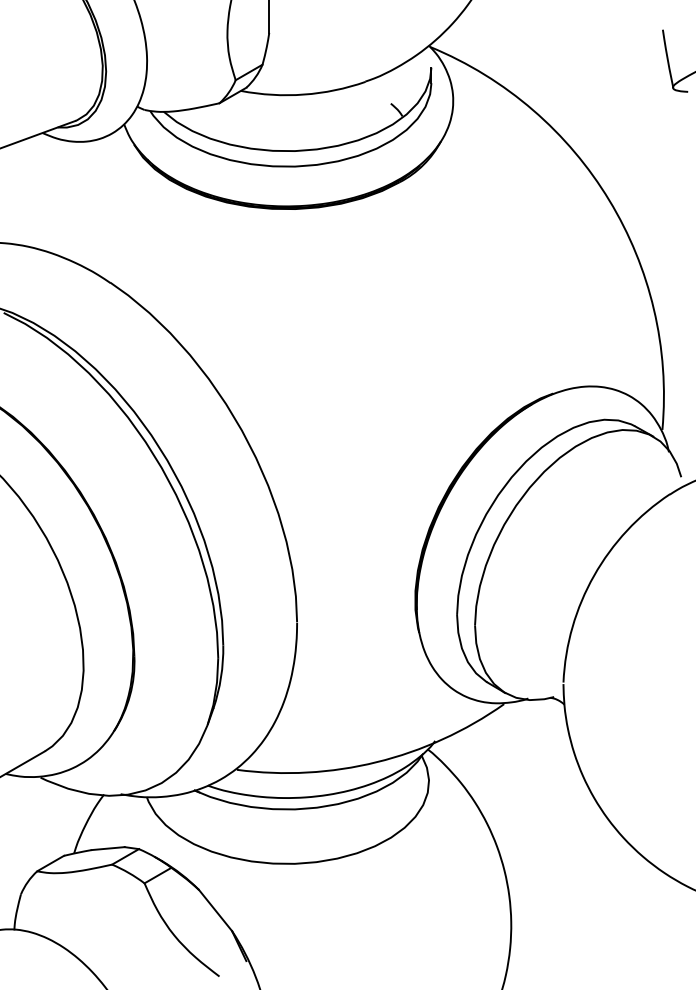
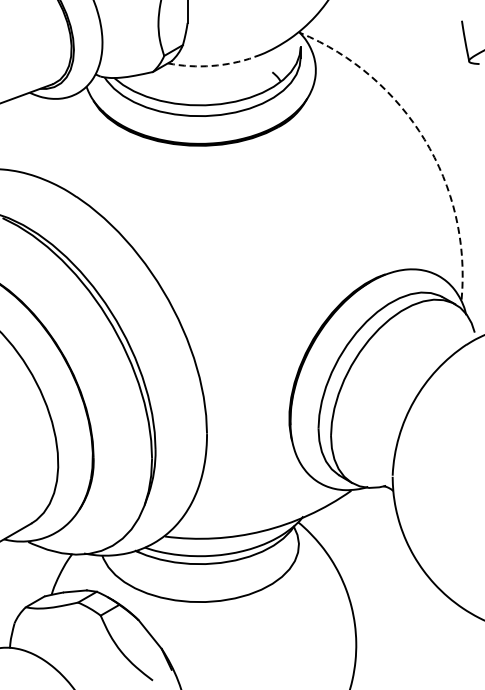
arc: (303, 93) -> (211, 65), solid -> dashed
arc: (609, 200) -> (424, 139), solid -> dashed

